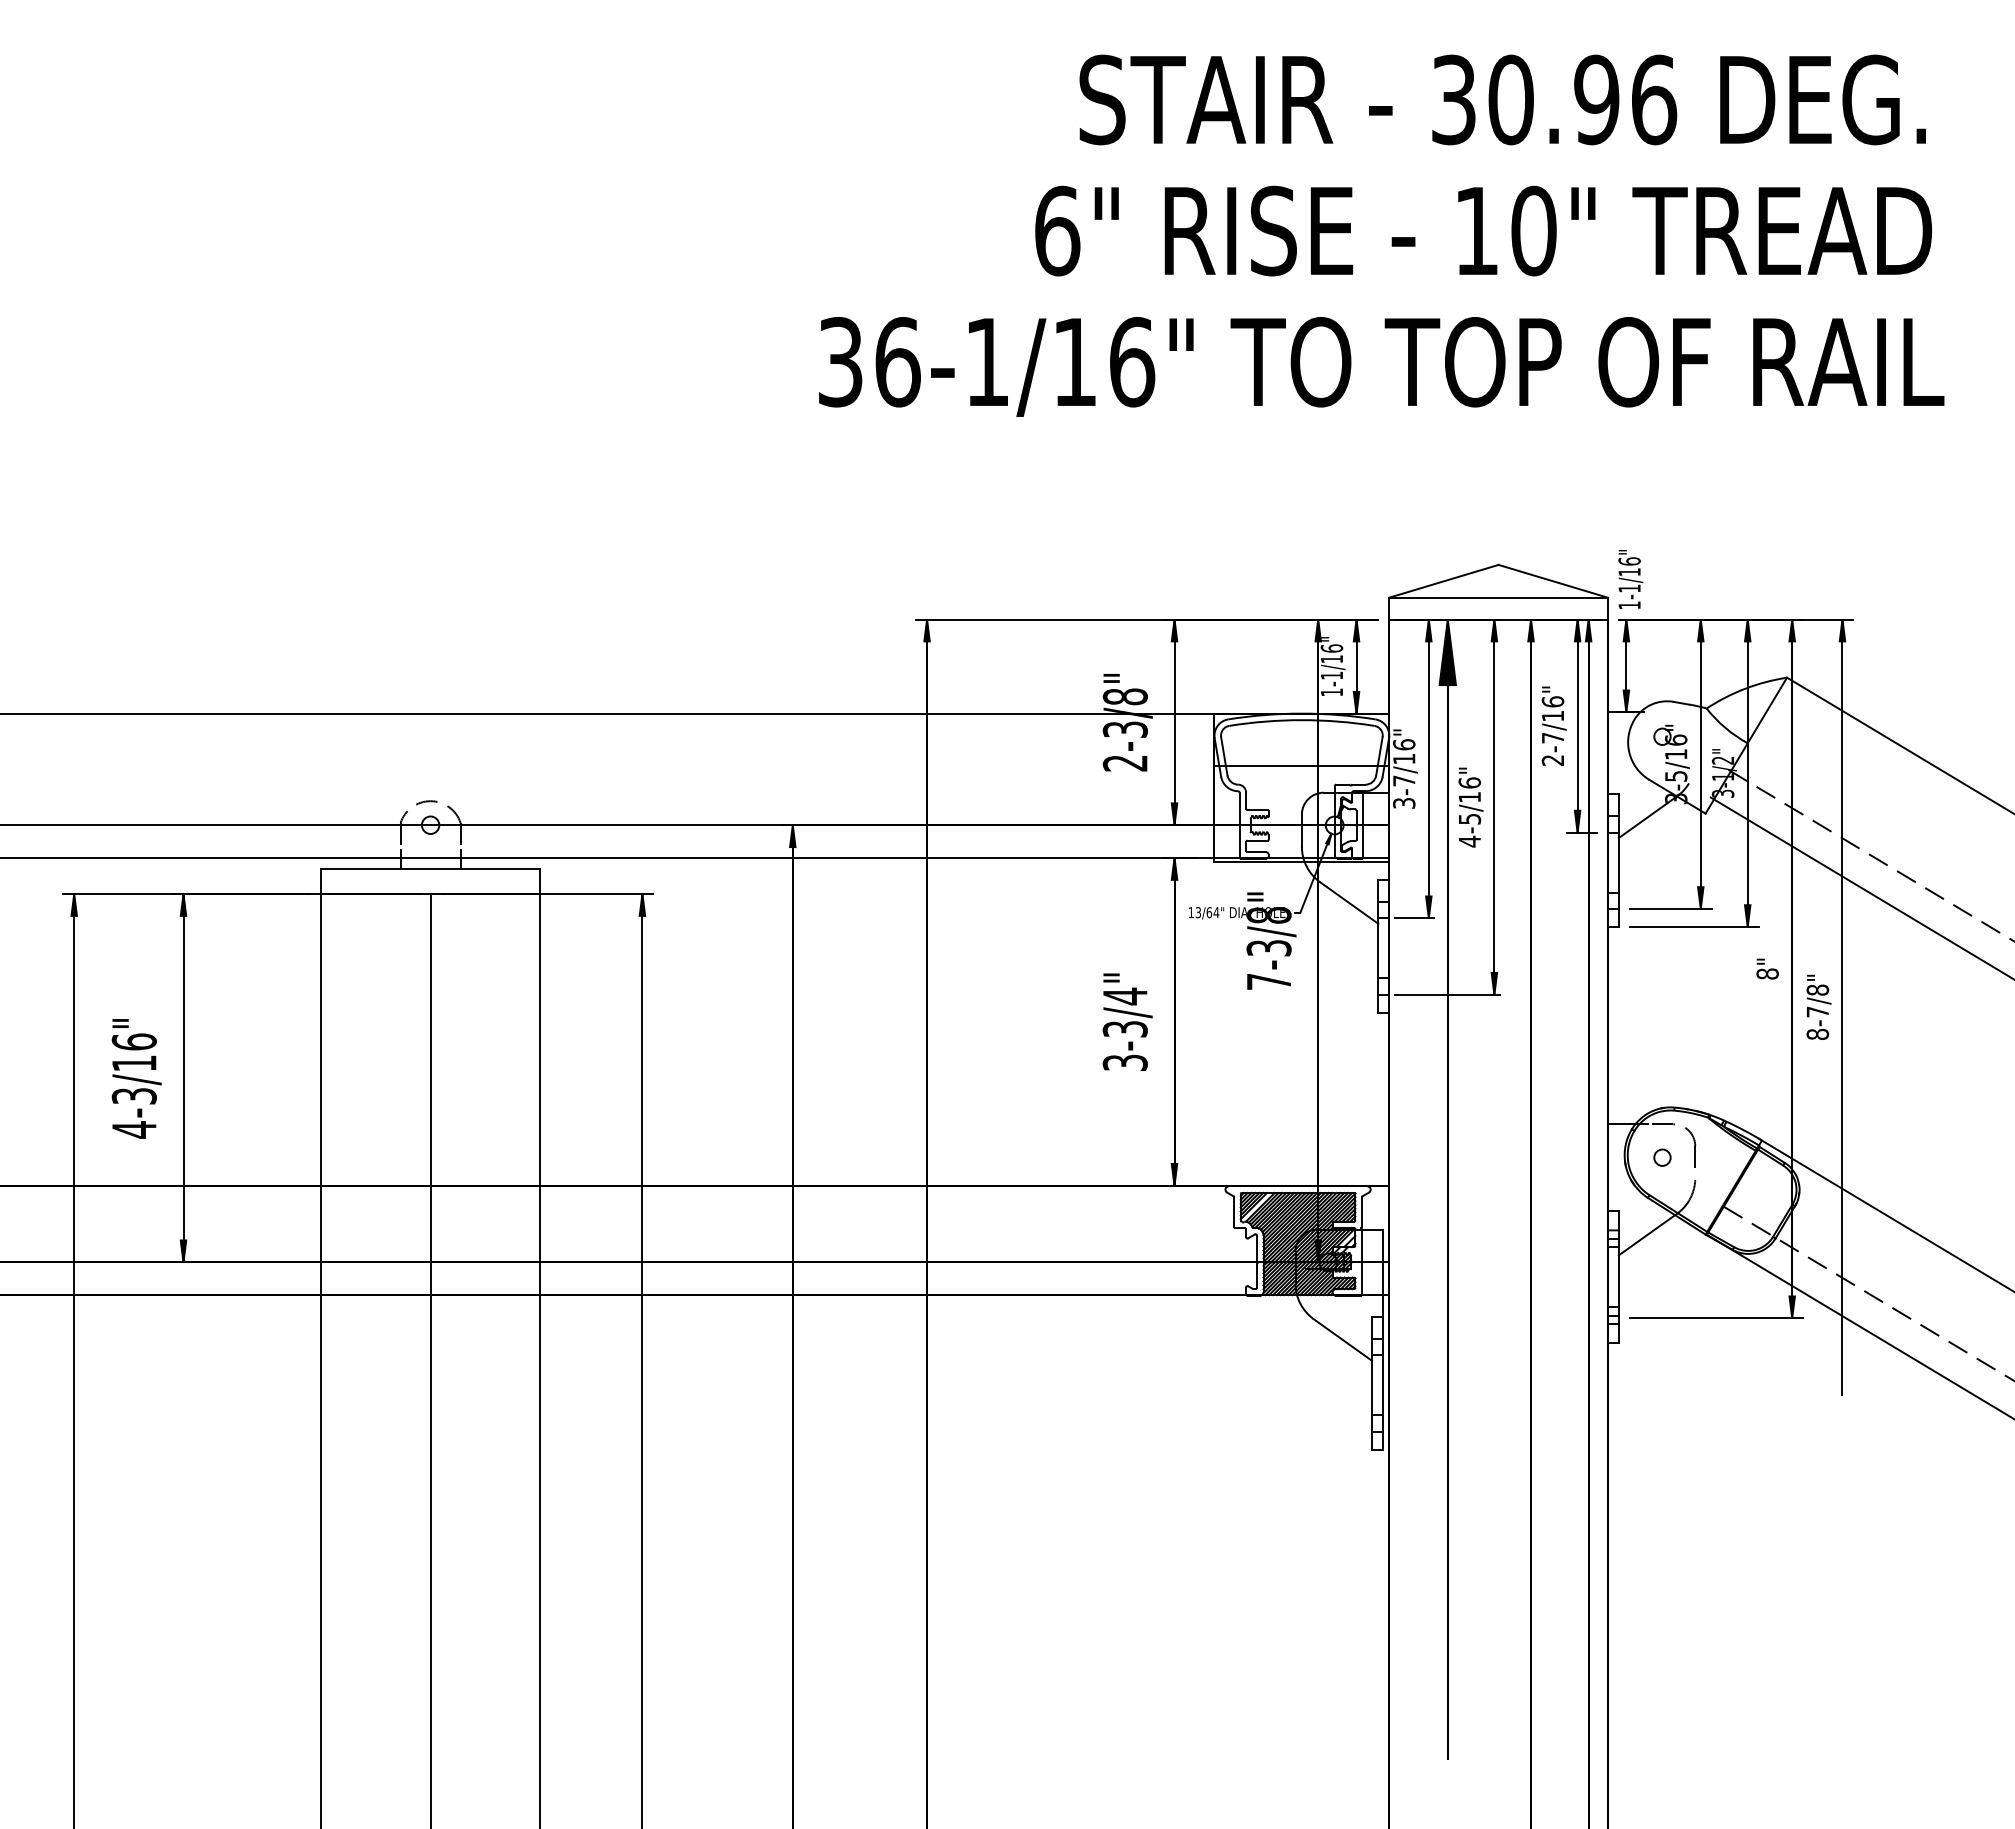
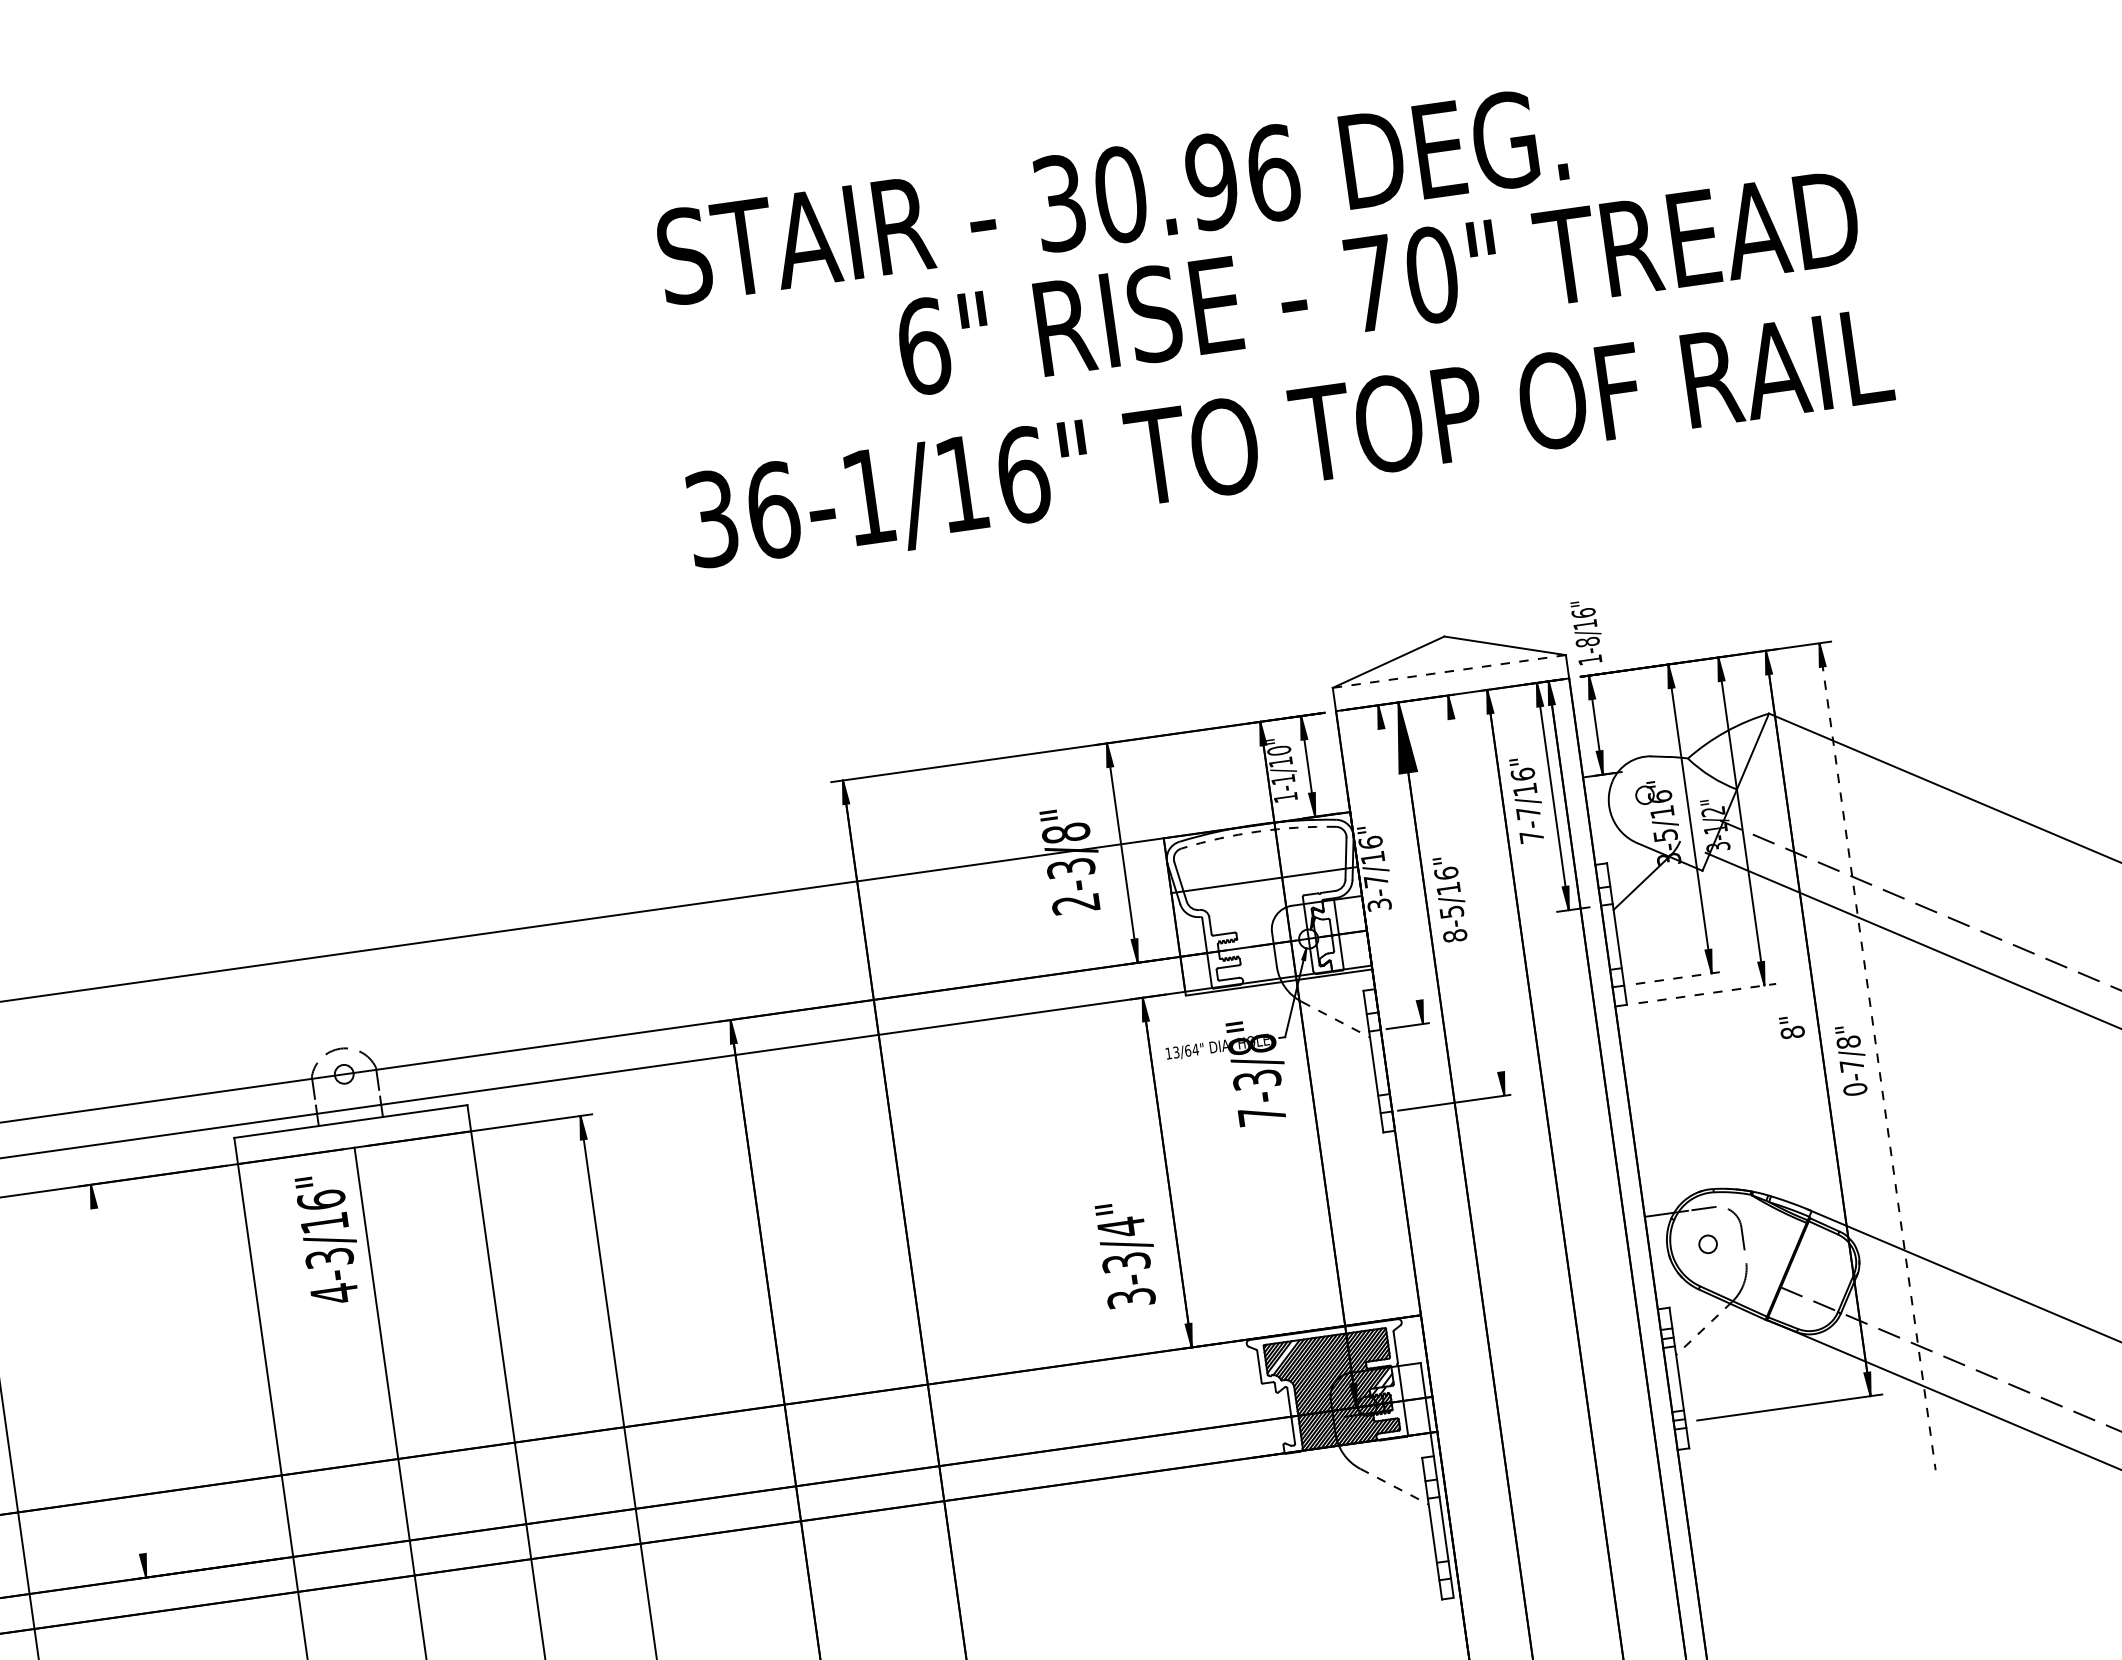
text: (1502, 99) -> (1111, 195), moved
text: (1476, 230) -> (1370, 283), 10" -> 70"
text: (1629, 588) -> (1587, 642), 1-1/16" -> 1-8/16"
line: (1498, 597) -> (1449, 671), solid -> dashed
text: (1331, 648) -> (1278, 750), 1-1/16" -> 1-1/10"
arc: (1301, 720) -> (1257, 832), solid -> dashed
text: (1552, 760) -> (1531, 837), 2-7/16" -> 7-7/16"
line: (1428, 768) -> (1400, 864), removed
line: (1494, 806) -> (1476, 894), removed
text: (1469, 841) -> (1454, 935), 4-5/16" -> 8-5/16"
line: (1349, 903) -> (1336, 1020), solid -> dashed
line: (1670, 909) -> (1679, 978), solid -> dashed
line: (1694, 927) -> (1707, 993), solid -> dashed
line: (1842, 1007) -> (1877, 1057), solid -> dashed
text: (1127, 1021) -> (1127, 1253), moved
text: (1817, 1034) -> (1855, 1089), 8-7/8" -> 0-7/8"
text: (136, 1078) -> (329, 1238), moved
line: (183, 1078) -> (118, 1381), removed
line: (1647, 1234) -> (1703, 1328), solid -> dashed
line: (1342, 1340) -> (1394, 1487), solid -> dashed

